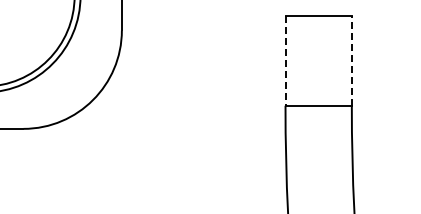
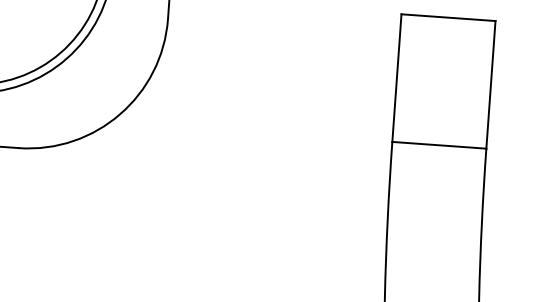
line: (351, 60) -> (490, 84), dashed -> solid
line: (285, 61) -> (396, 79), dashed -> solid

